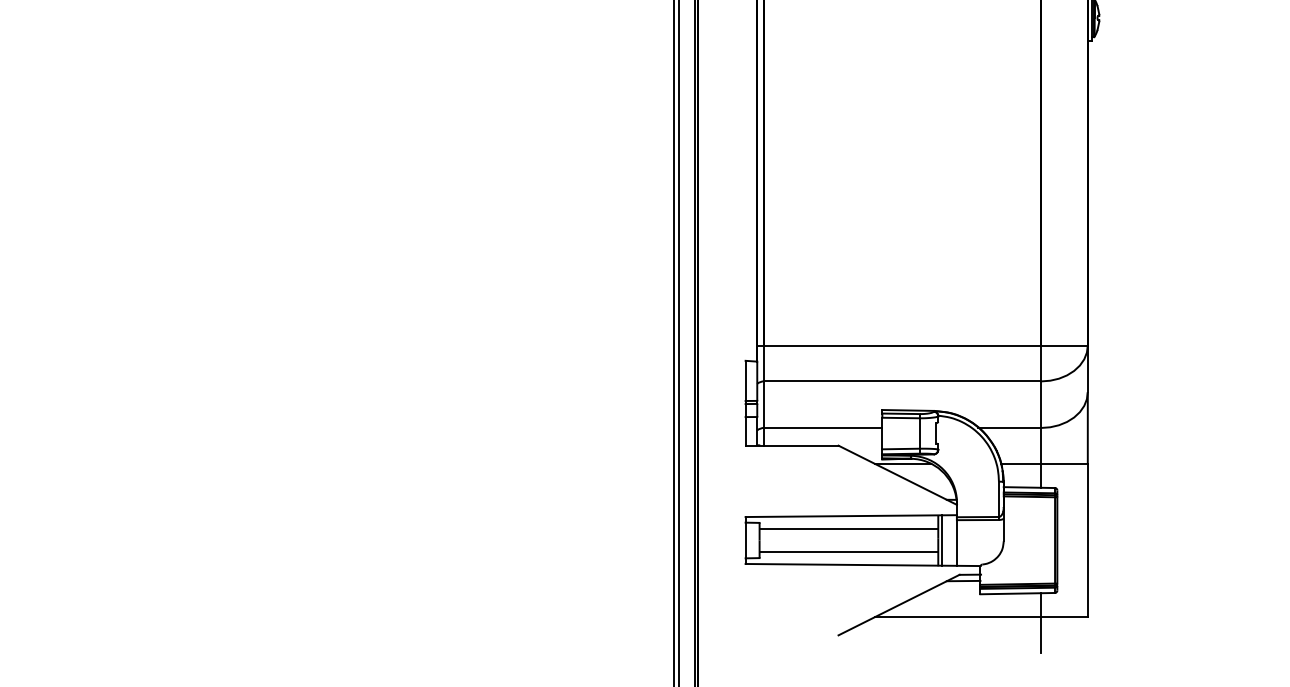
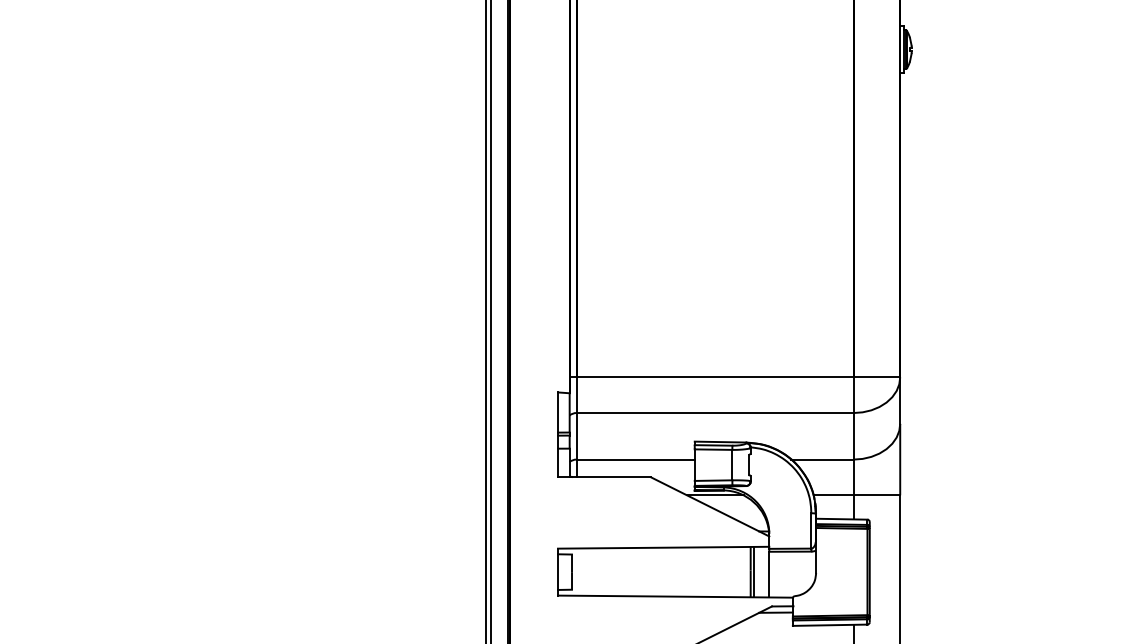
line: (848, 528) -> (660, 560), removed
line: (848, 552) -> (660, 584), removed

